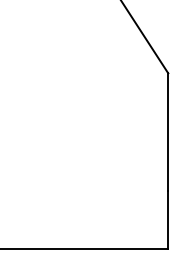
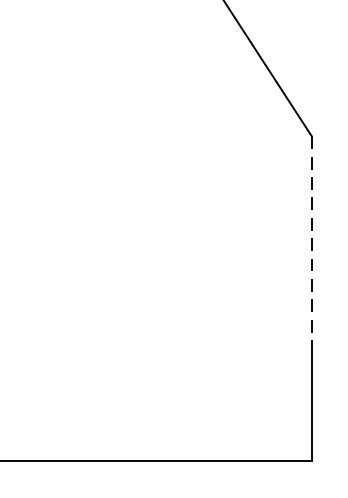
line: (168, 132) -> (311, 245), solid -> dashed

